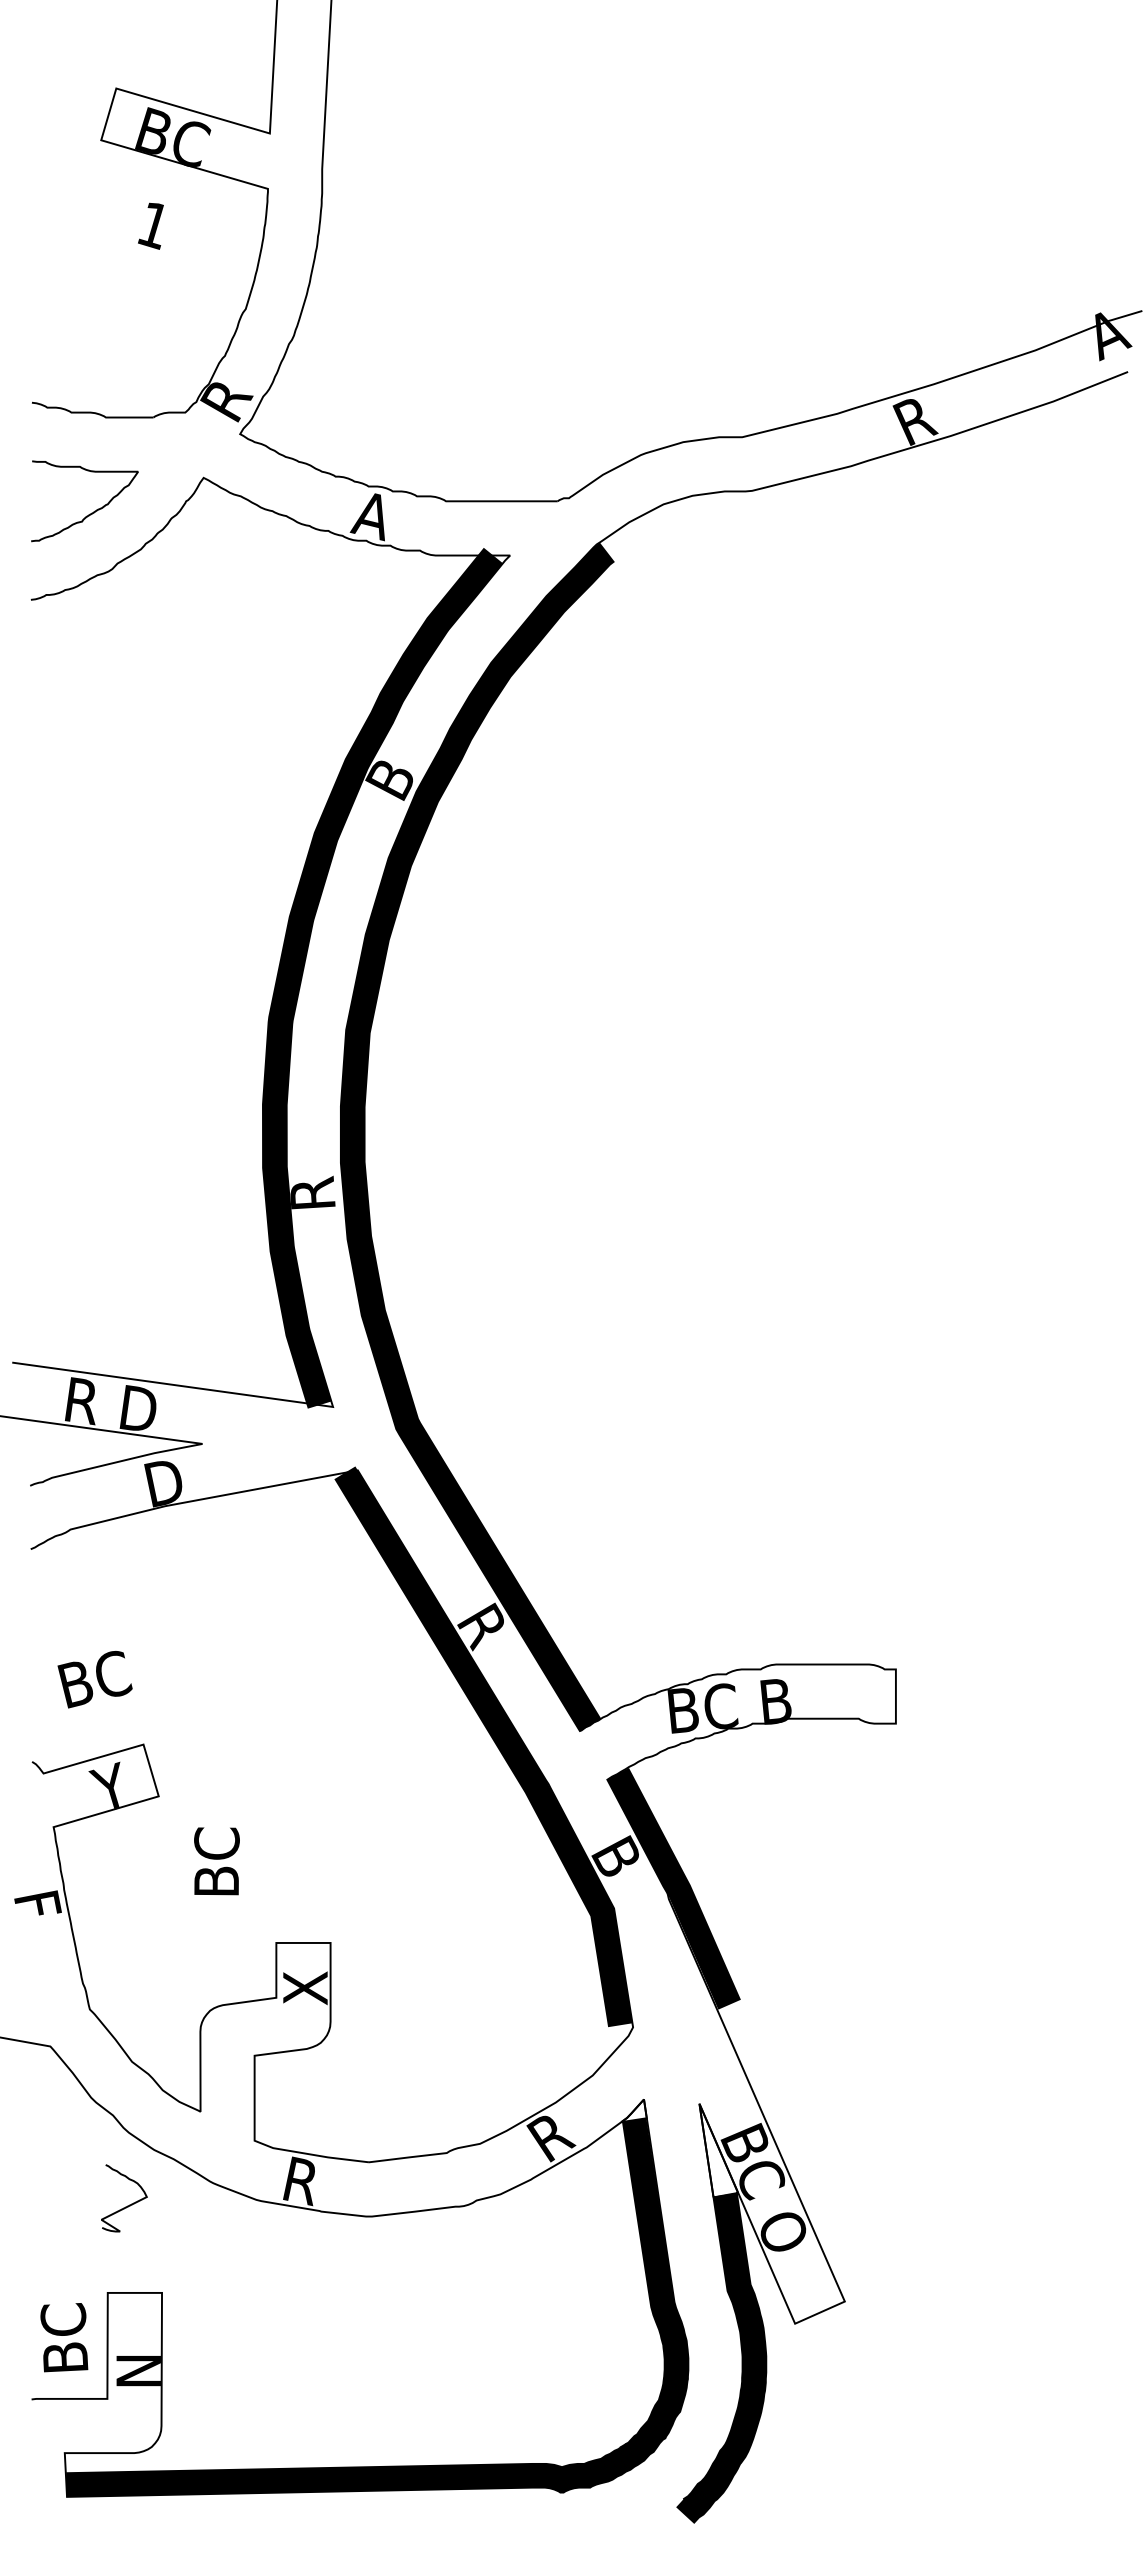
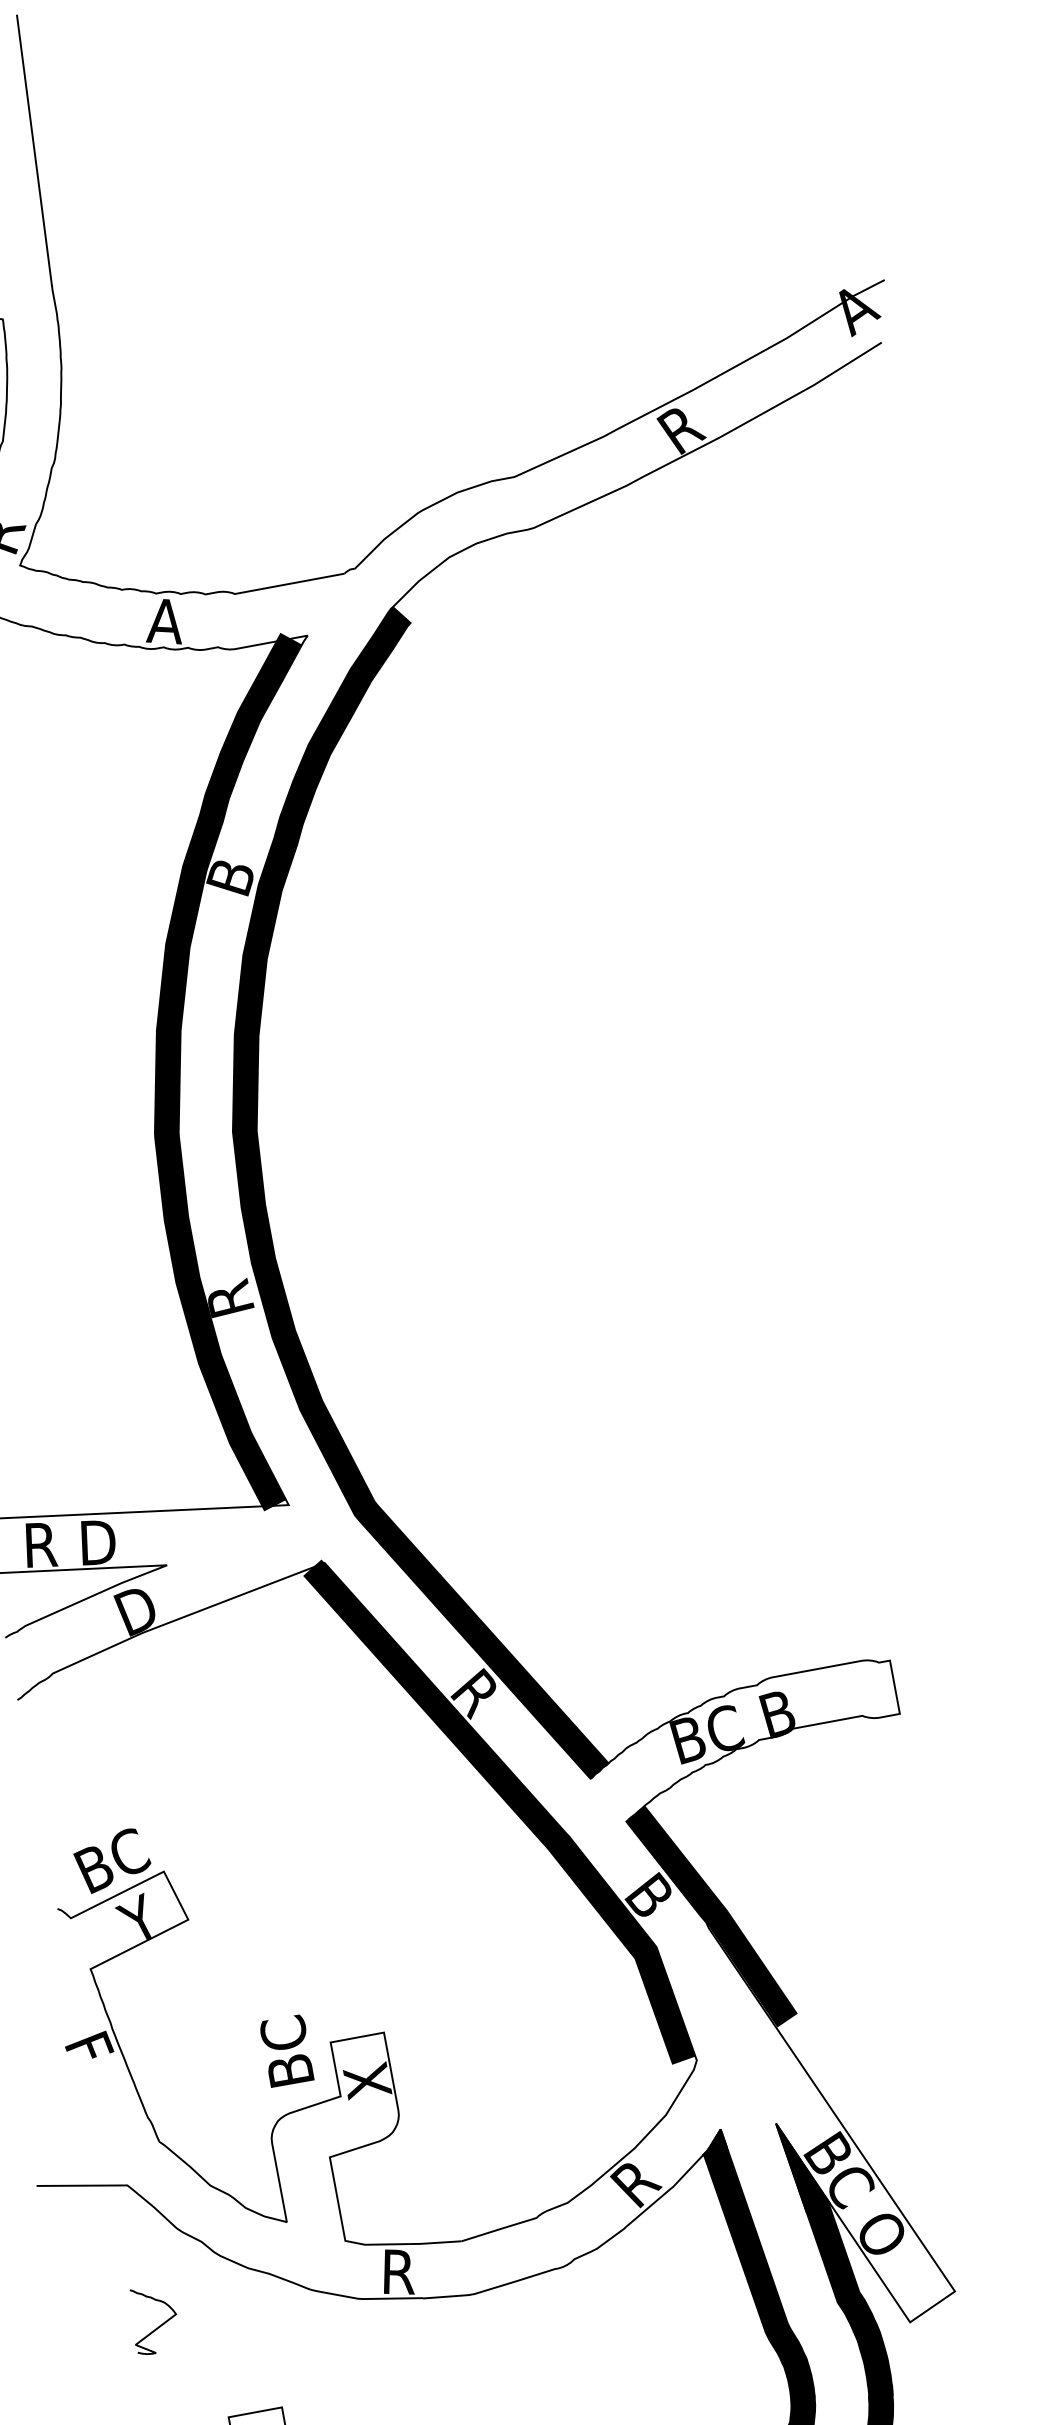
text: (94, 1679) -> (112, 1860), moved
text: (216, 1861) -> (286, 2051), moved
fill: (633, 2110) -> (712, 2142), added
fill: (718, 2150) -> (803, 2165), added
curve: (127, 2205) -> (158, 2326), moved

